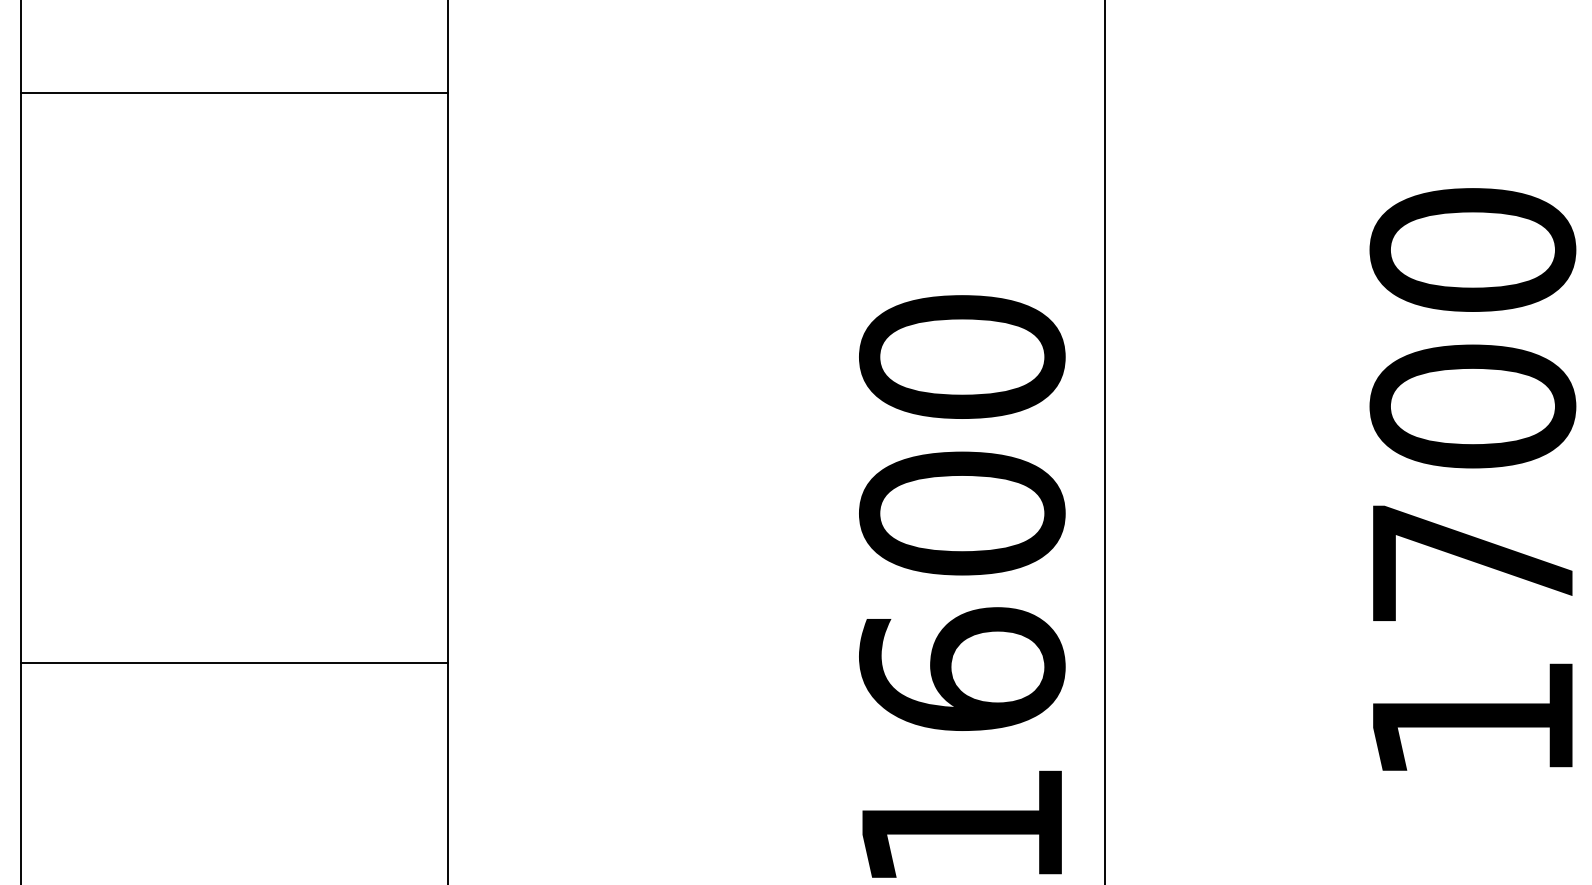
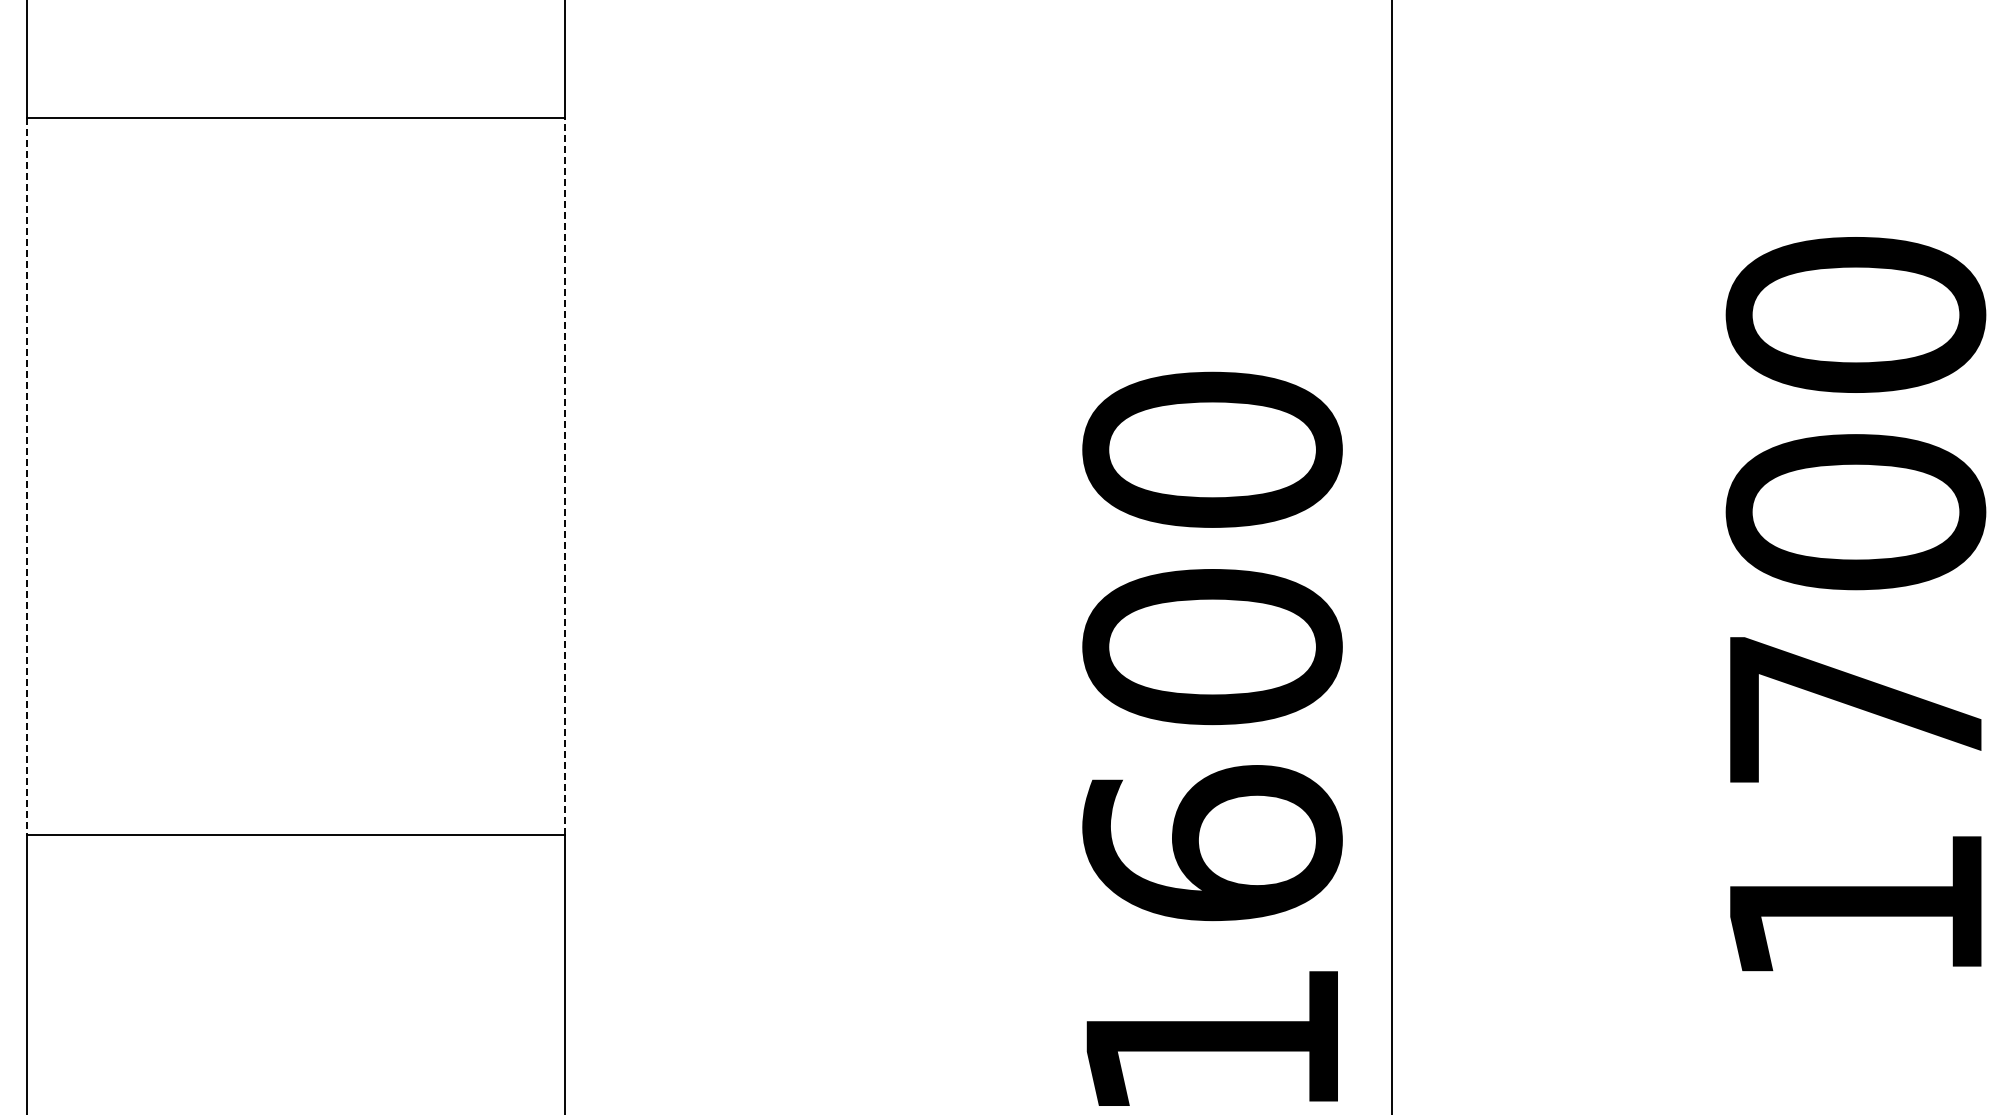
line: (21, 378) -> (26, 476), solid -> dashed
line: (448, 378) -> (564, 476), solid -> dashed

